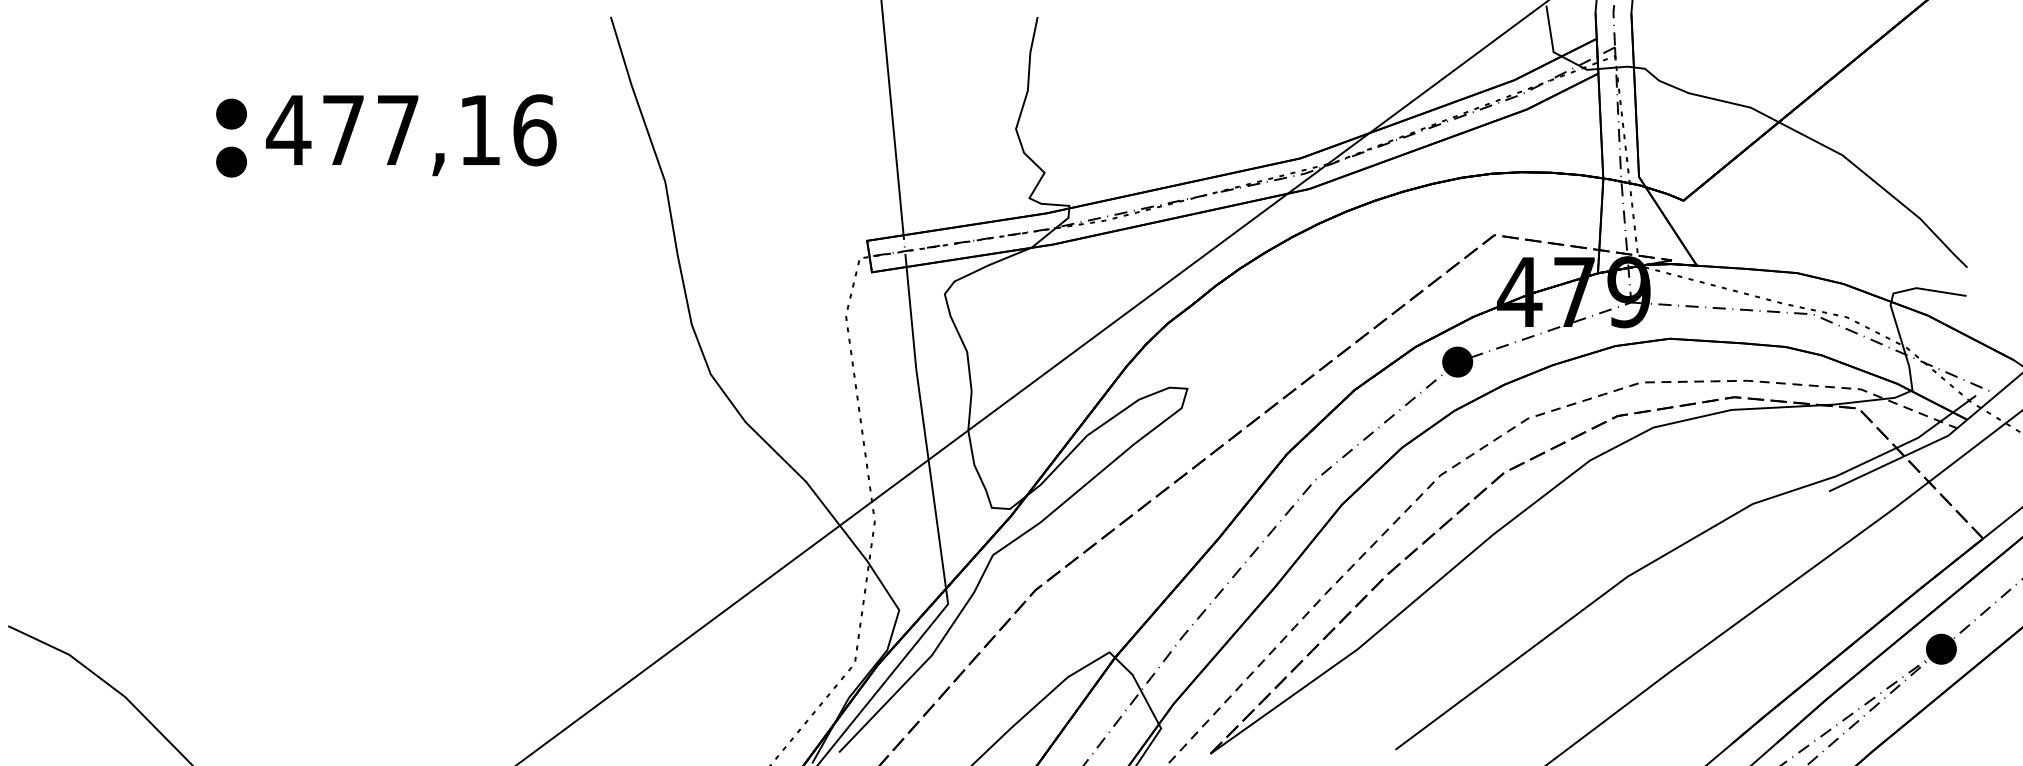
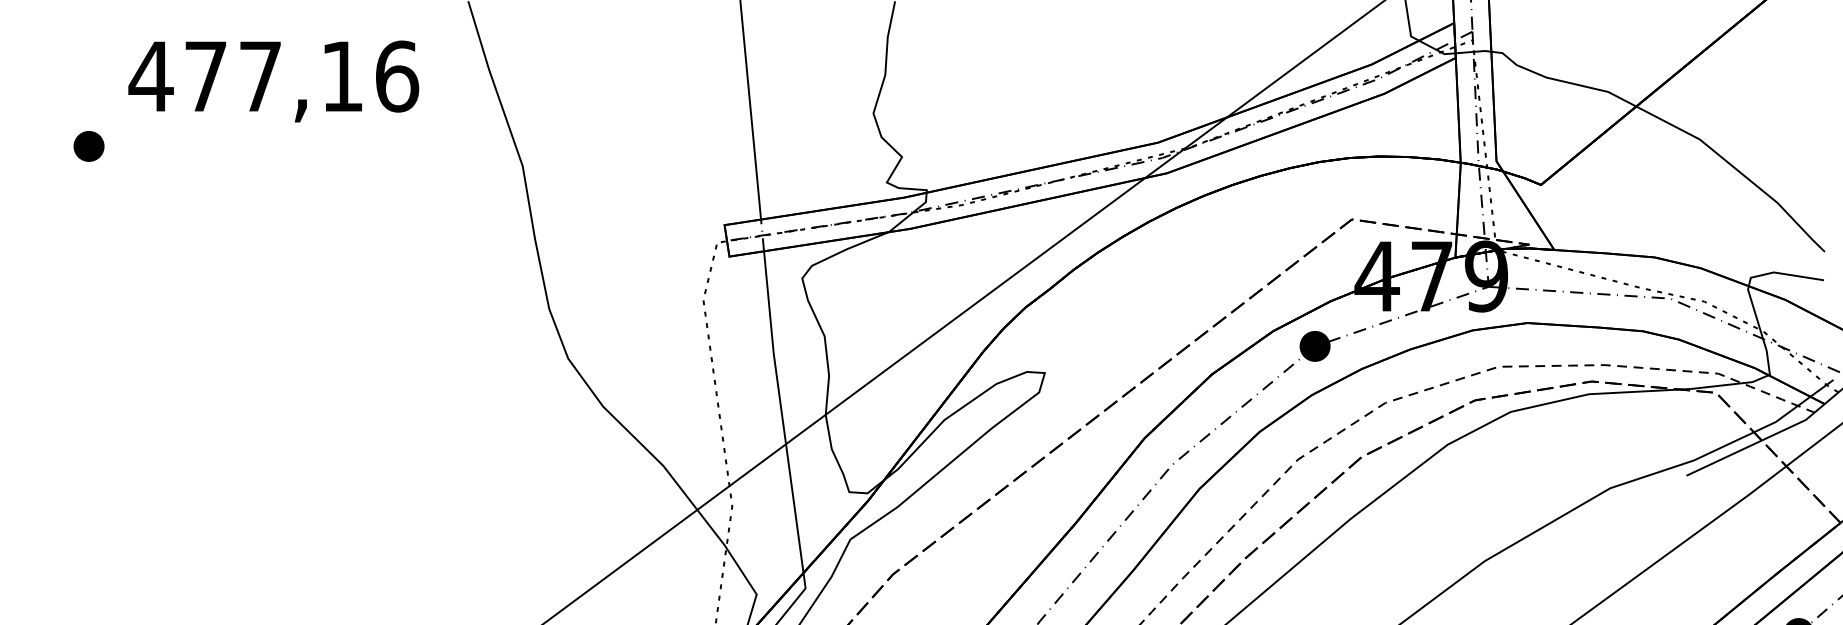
part: (231, 113) -> (88, 97), removed
text: (411, 135) -> (273, 81), moved

